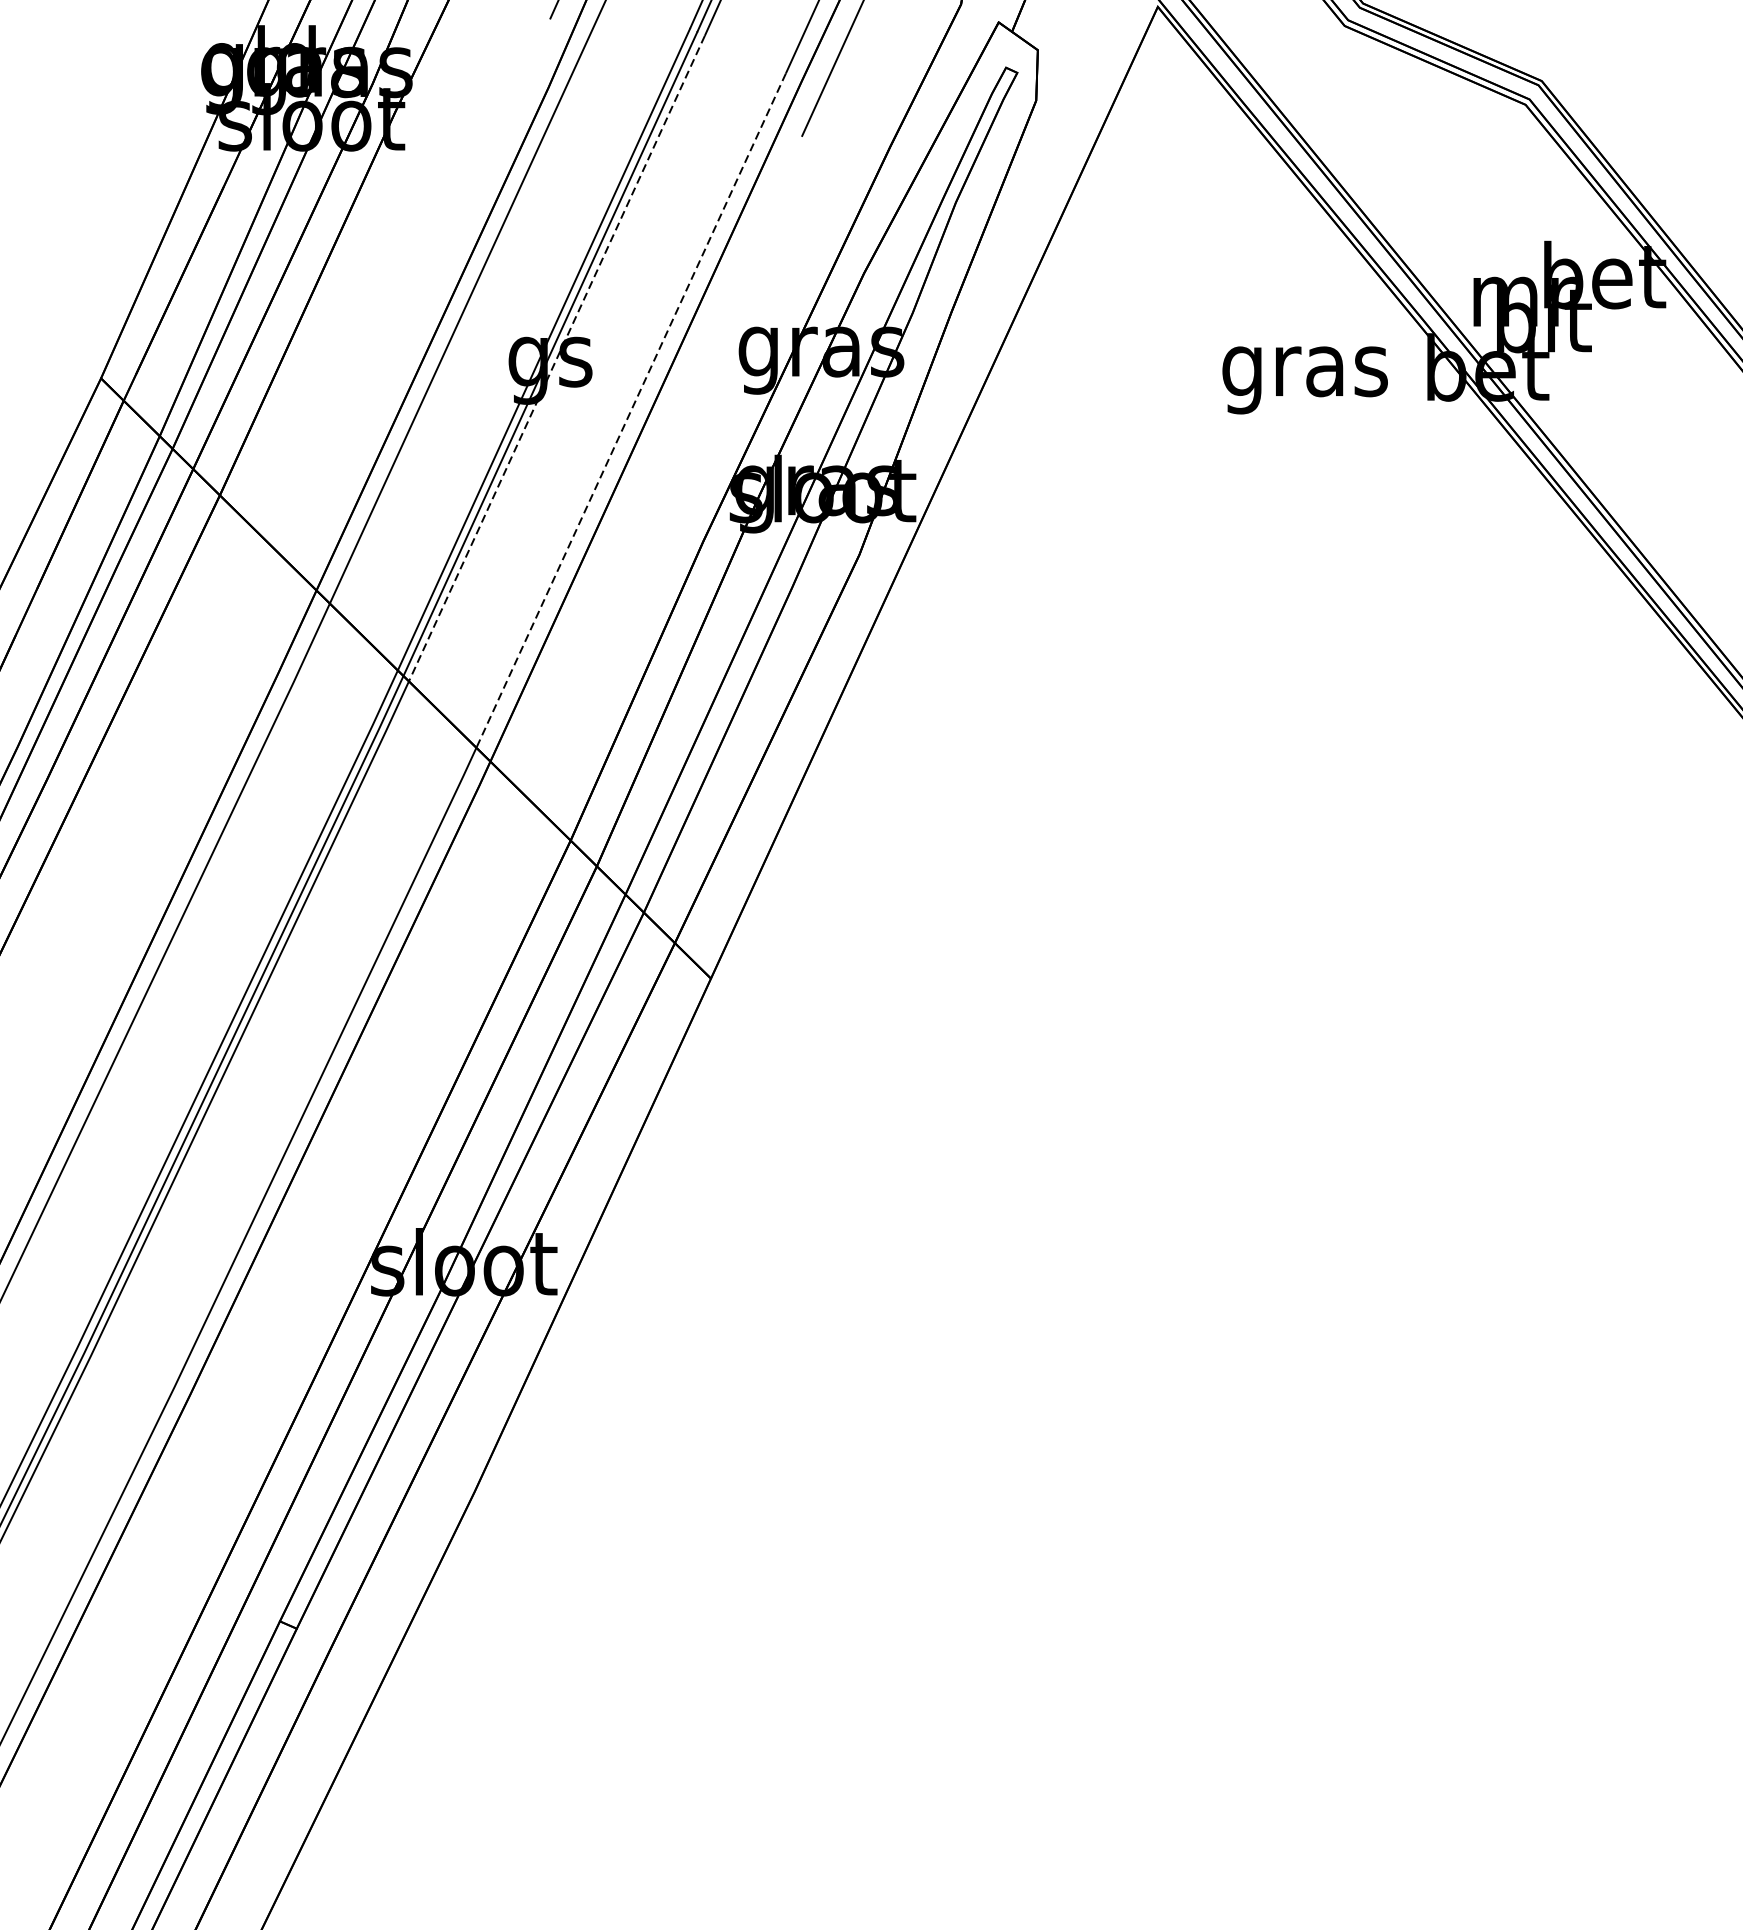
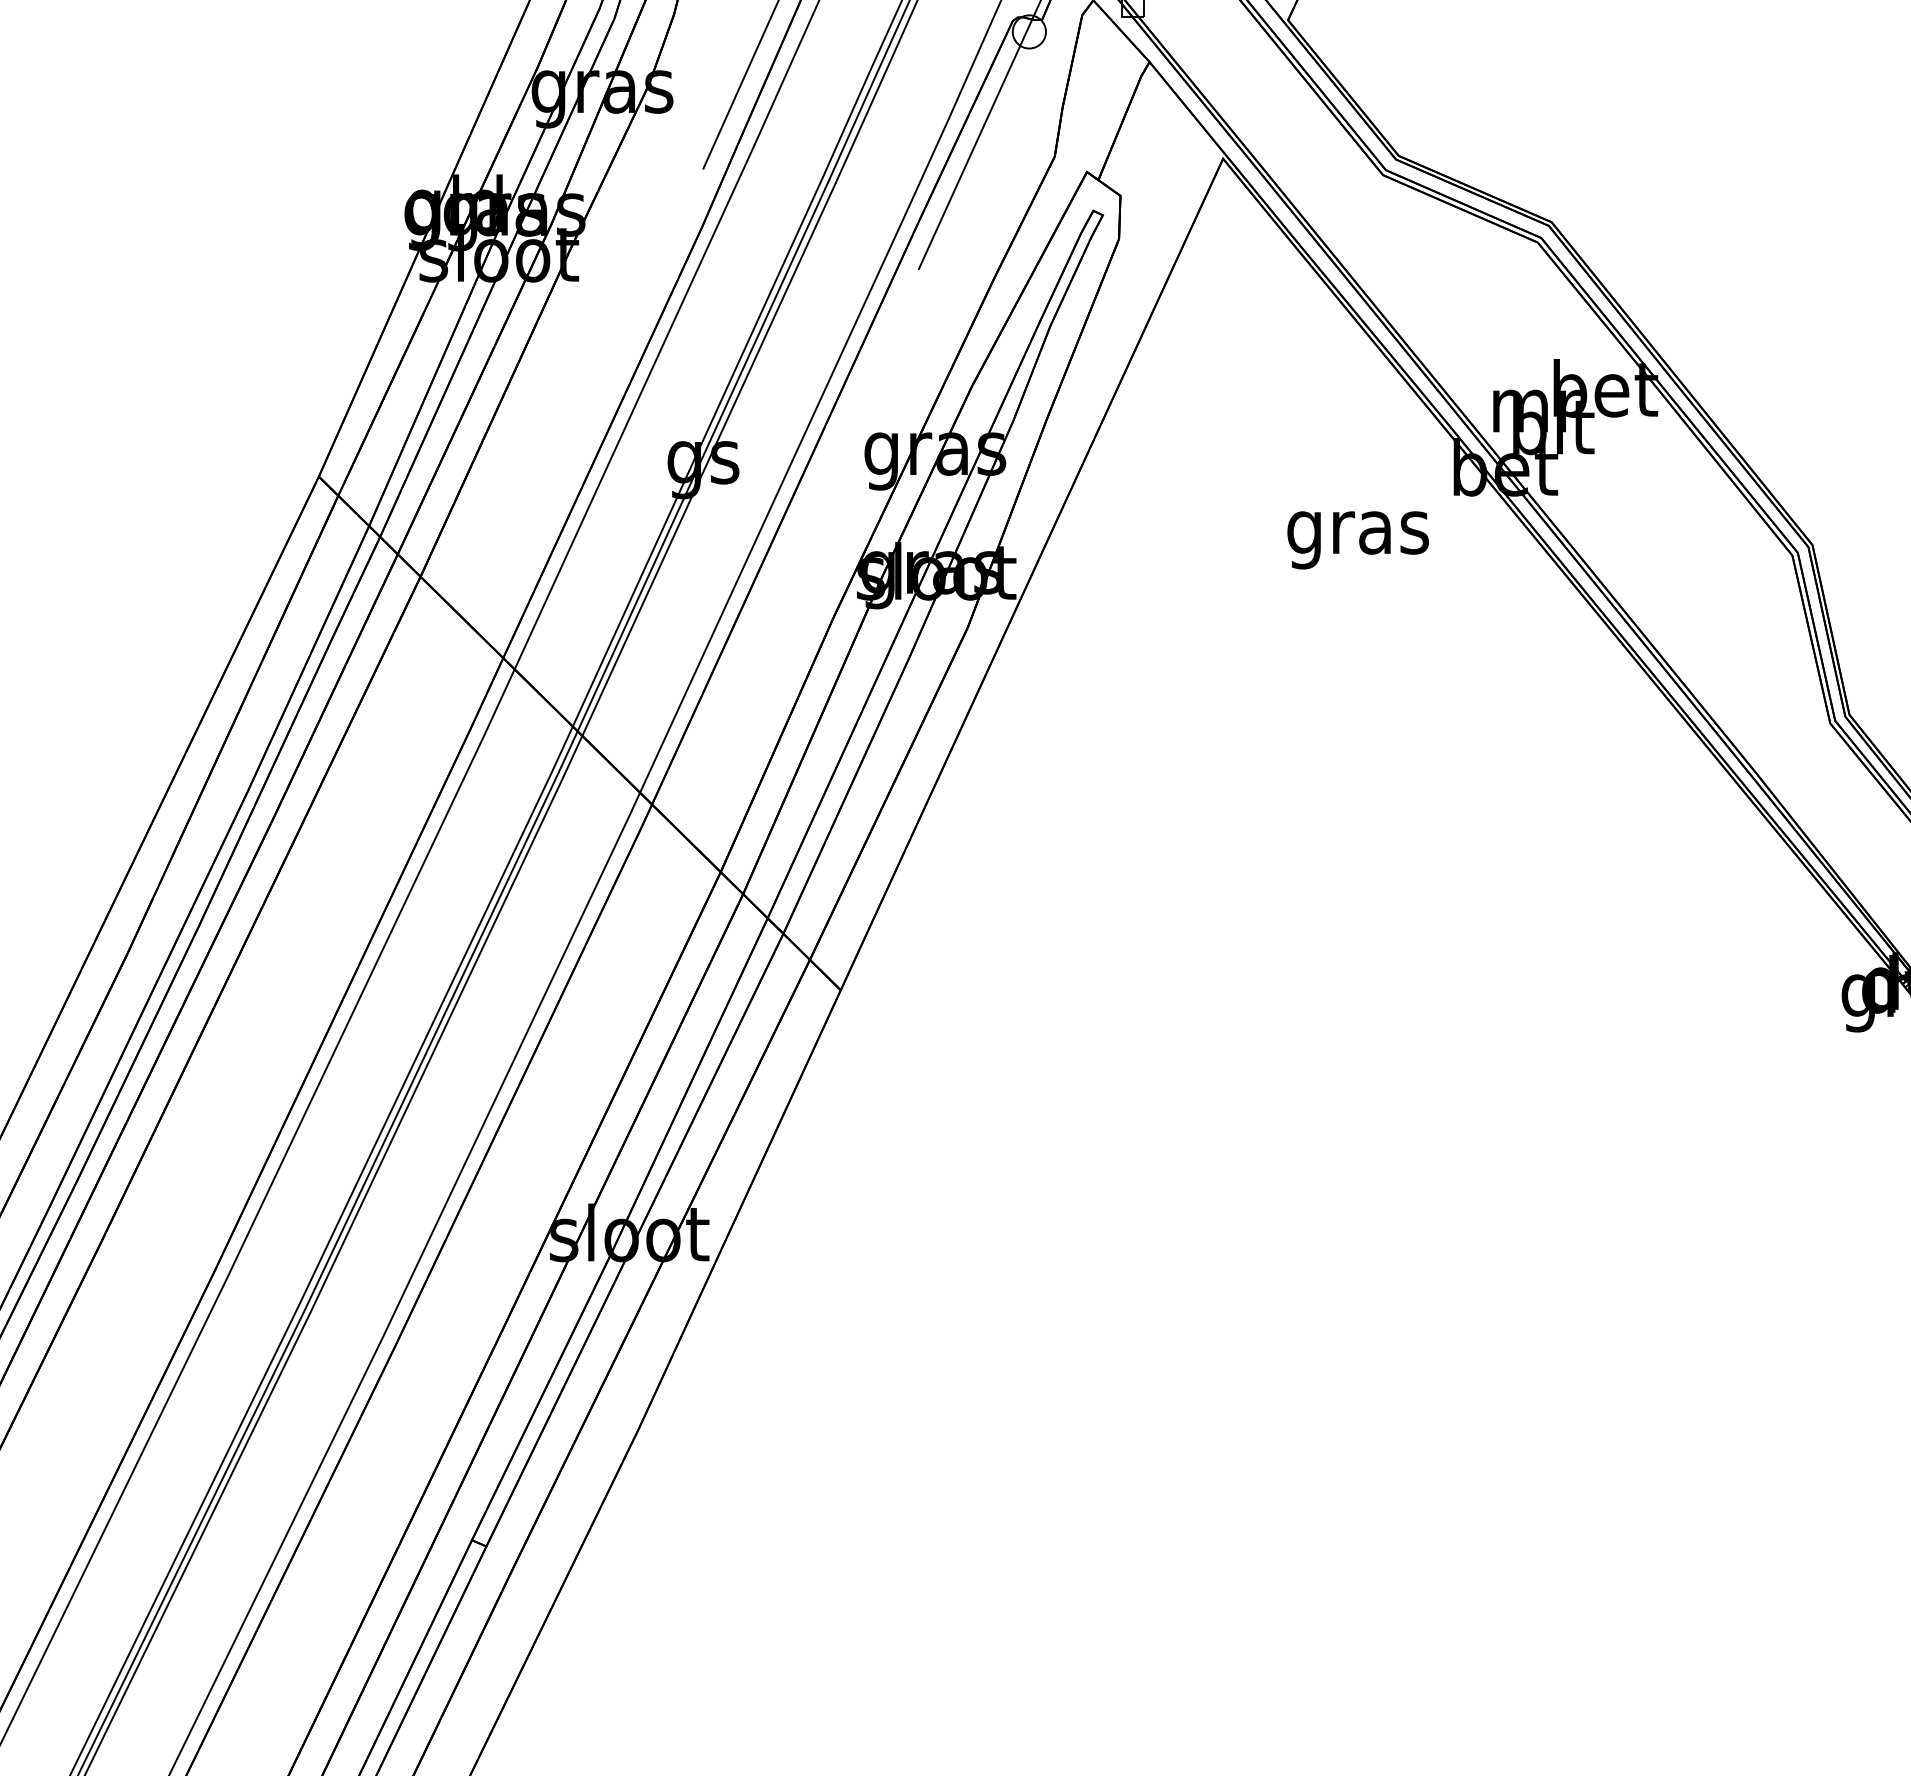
line: (556, 358) -> (708, 459), dashed -> solid
text: (1304, 380) -> (1357, 540), moved
line: (631, 410) -> (772, 504), dashed -> solid

